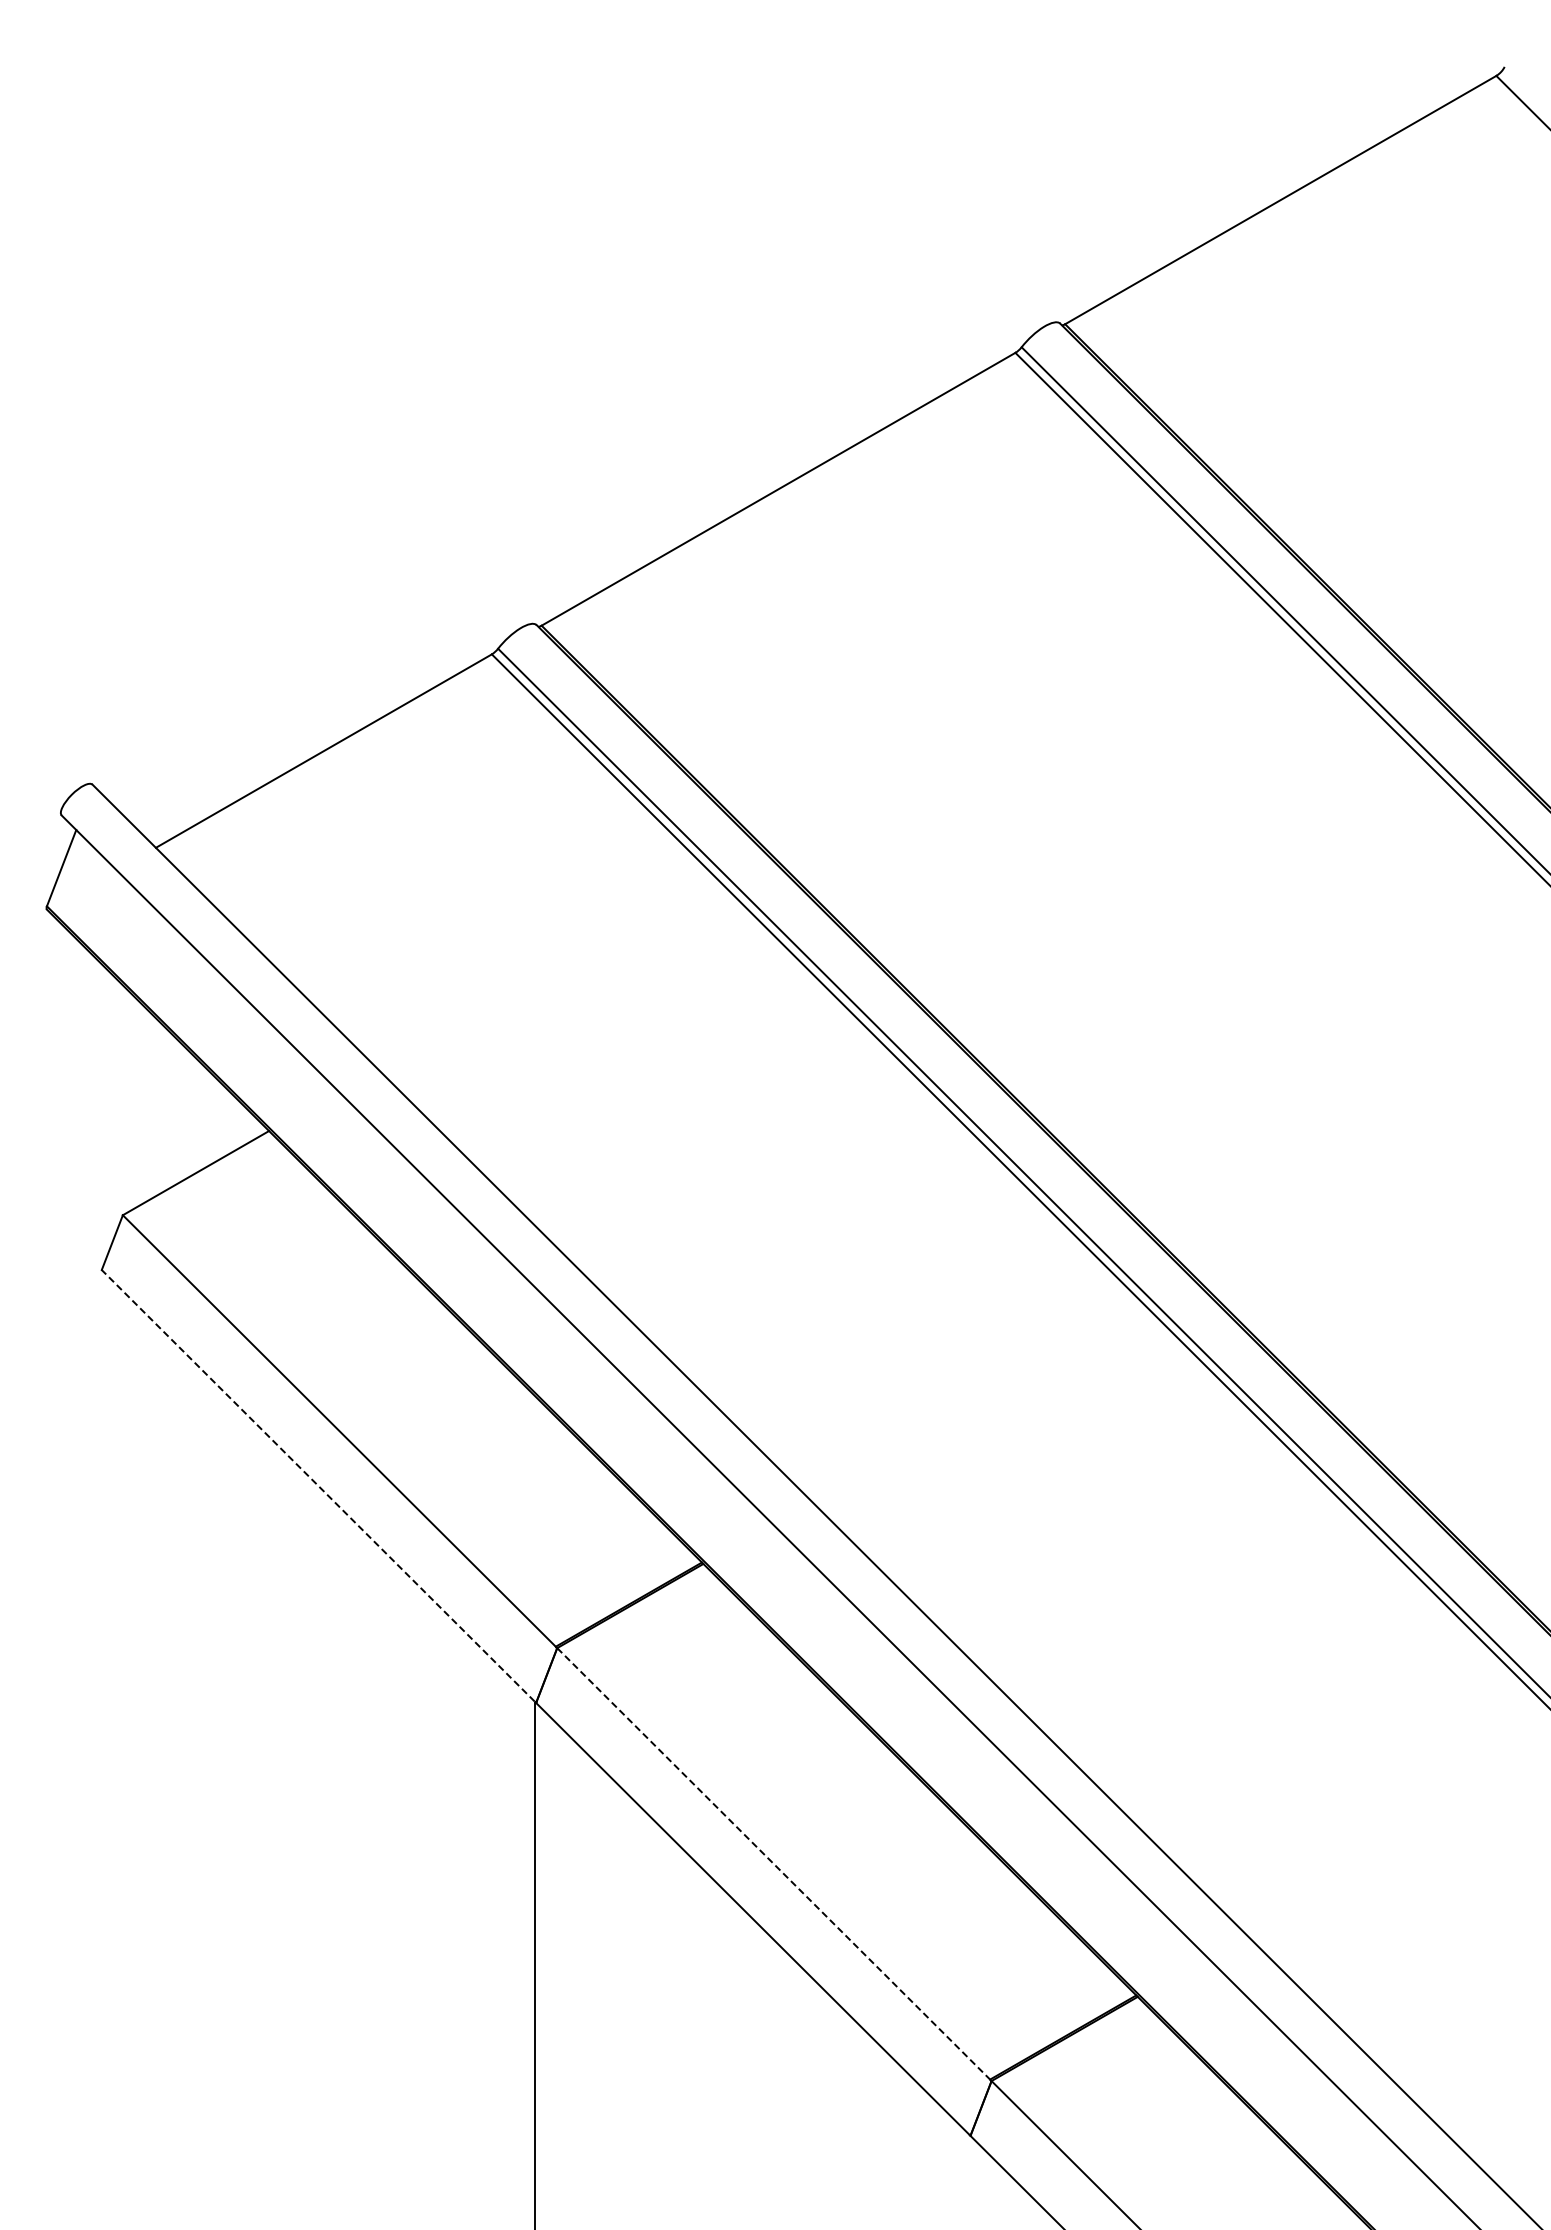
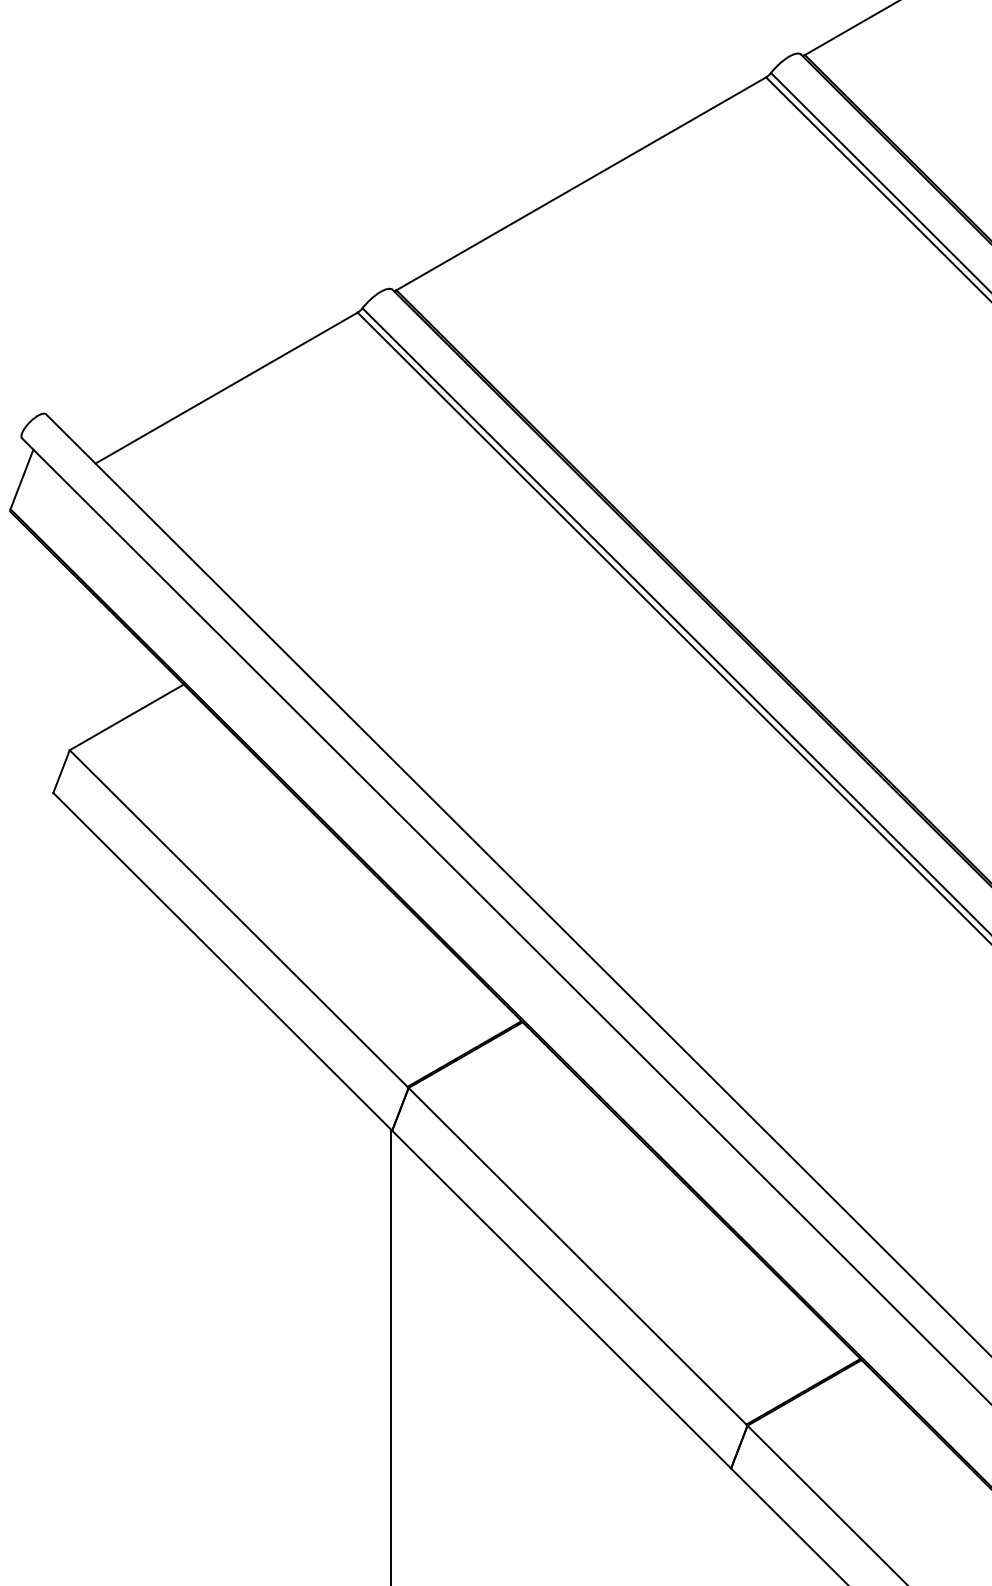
line: (318, 1485) -> (222, 961), dashed -> solid
line: (773, 1863) -> (577, 1256), dashed -> solid

